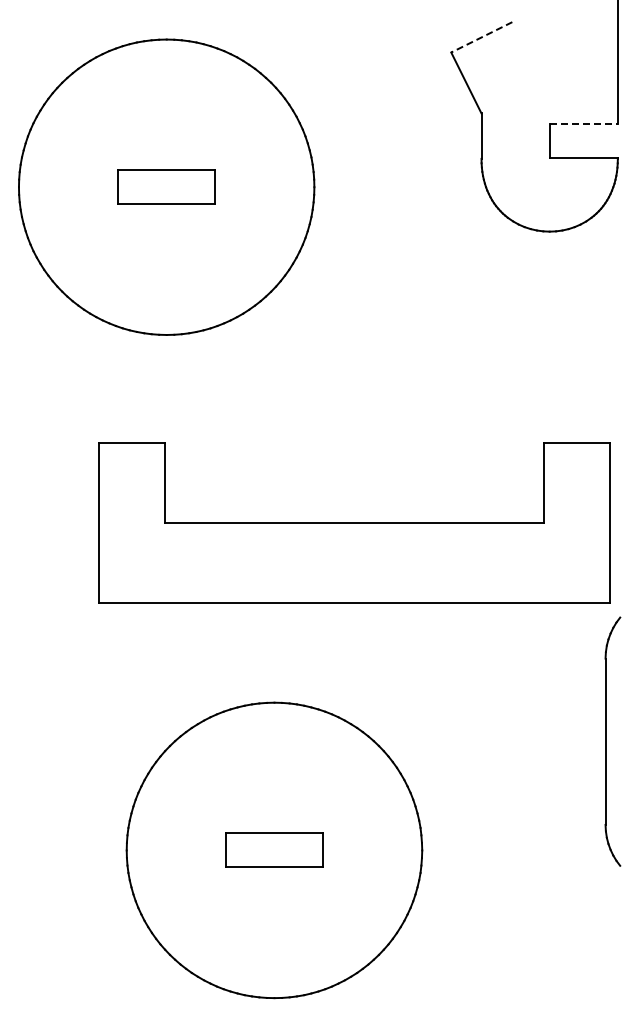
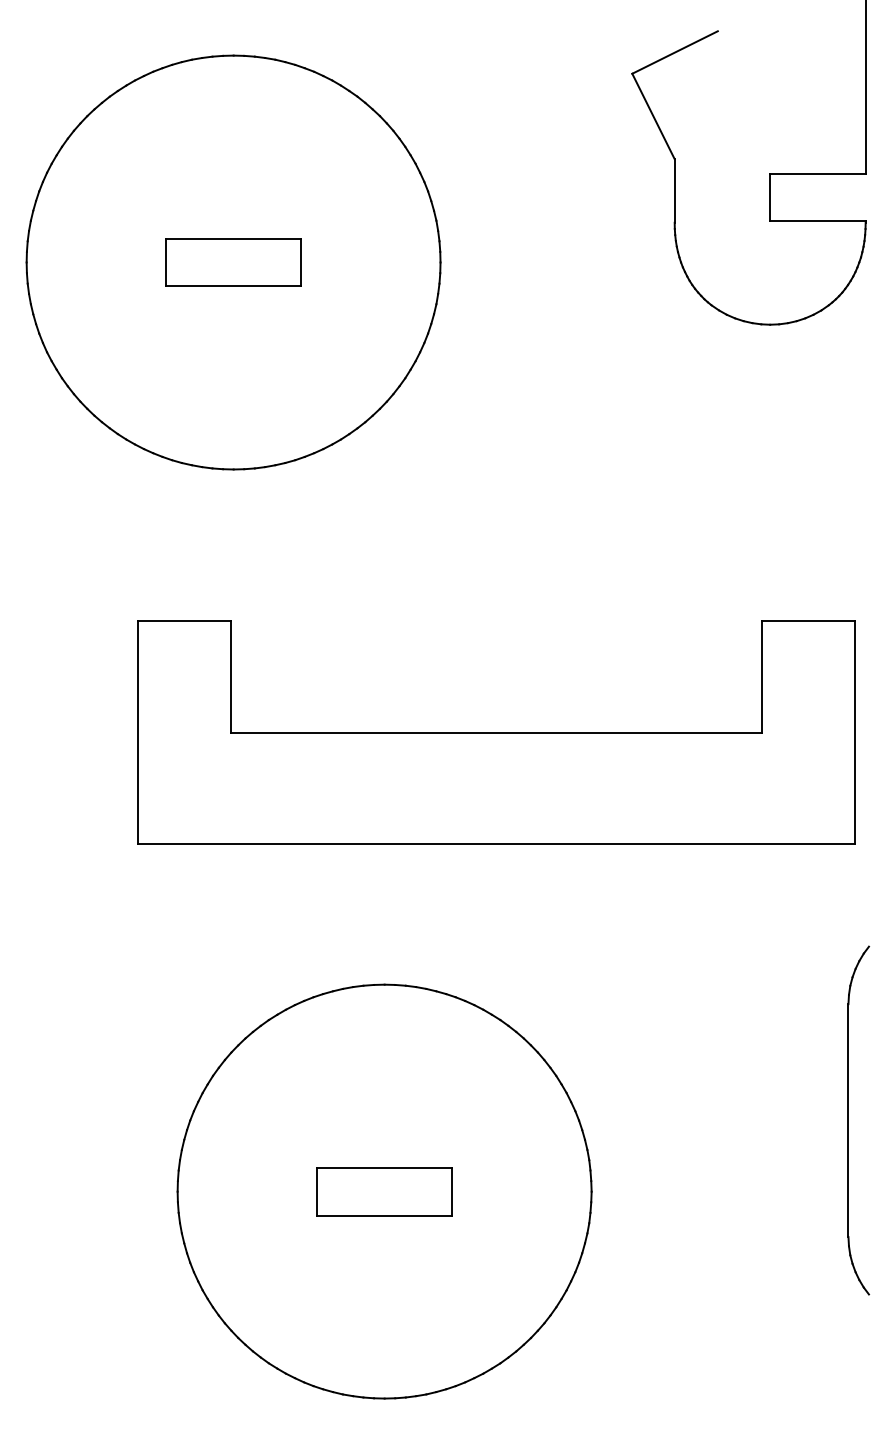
line: (481, 37) -> (674, 52), dashed -> solid
line: (584, 123) -> (818, 173), dashed -> solid
part: (612, 741) -> (858, 1120), moved

